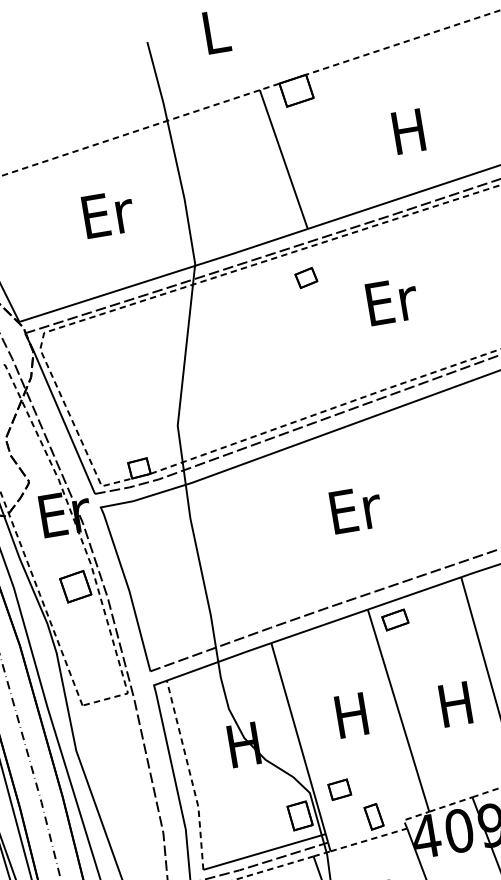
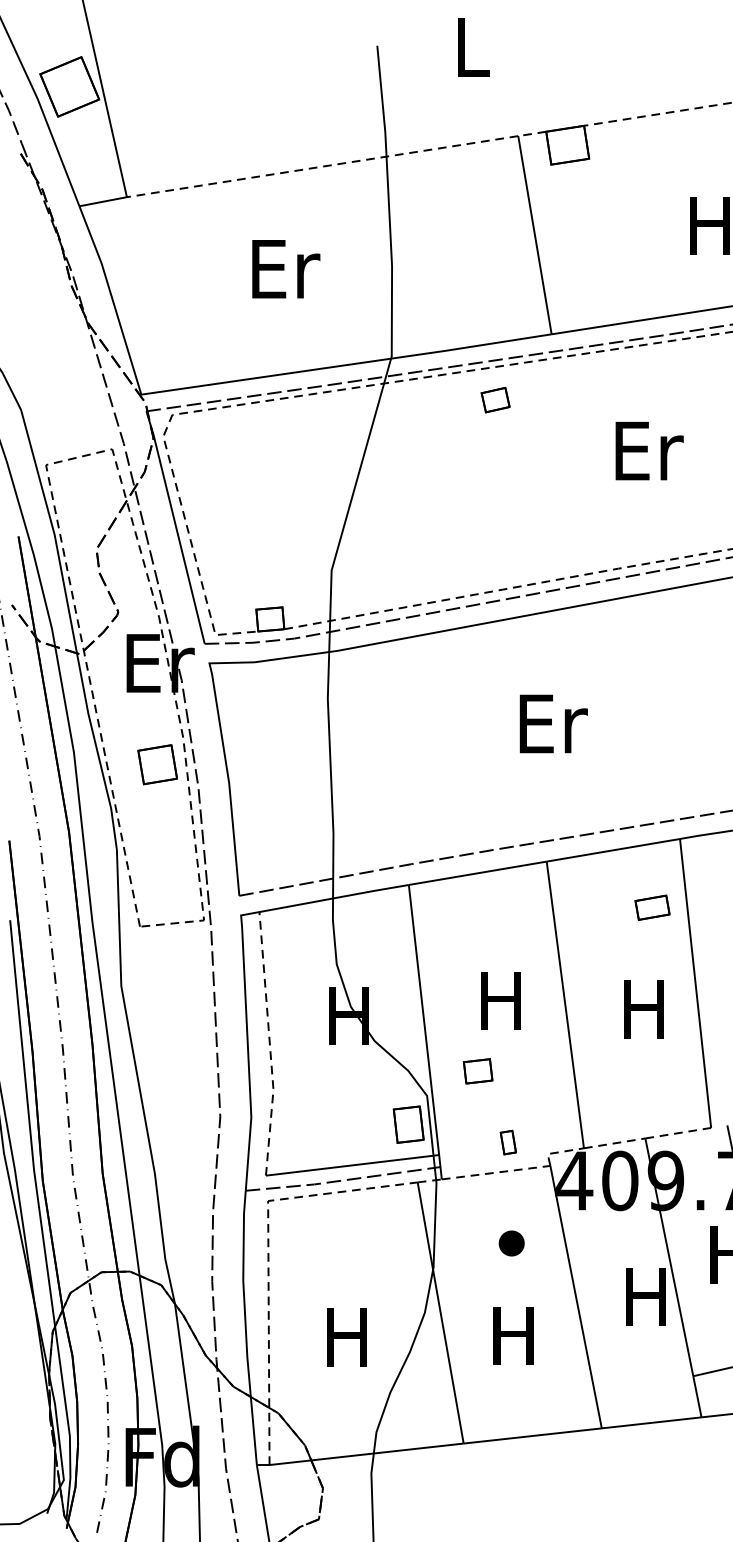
part: (306, 277) -> (495, 399), moved
part: (395, 619) -> (652, 907), moved
part: (339, 789) -> (477, 1071), moved
part: (374, 816) -> (508, 1142), size x0.7

